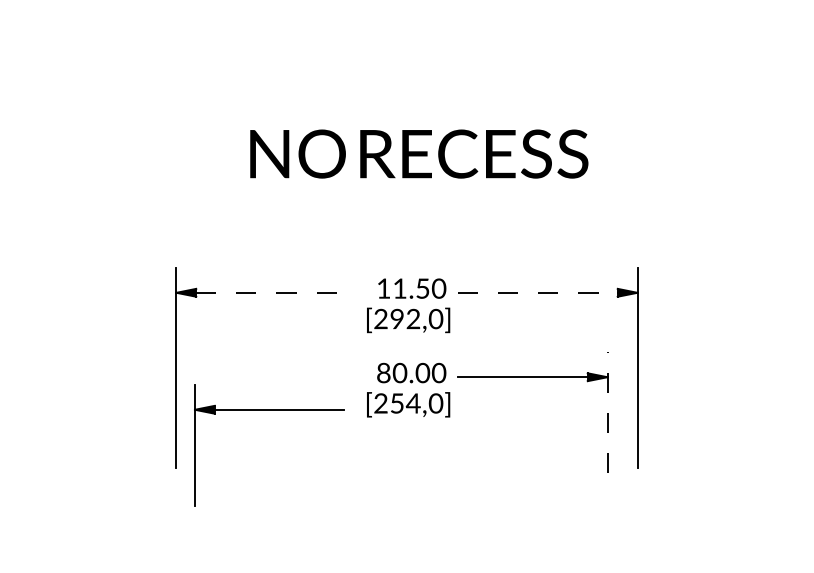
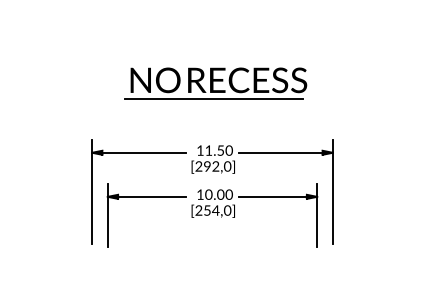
line: (408, 190) -> (213, 99), added
line: (276, 292) -> (144, 152), dashed -> solid
line: (537, 292) -> (280, 152), dashed -> solid
text: (384, 372) -> (200, 194), 80.00 -> 10.00
part: (269, 411) -> (146, 197), moved
line: (608, 412) -> (317, 215), dashed -> solid

